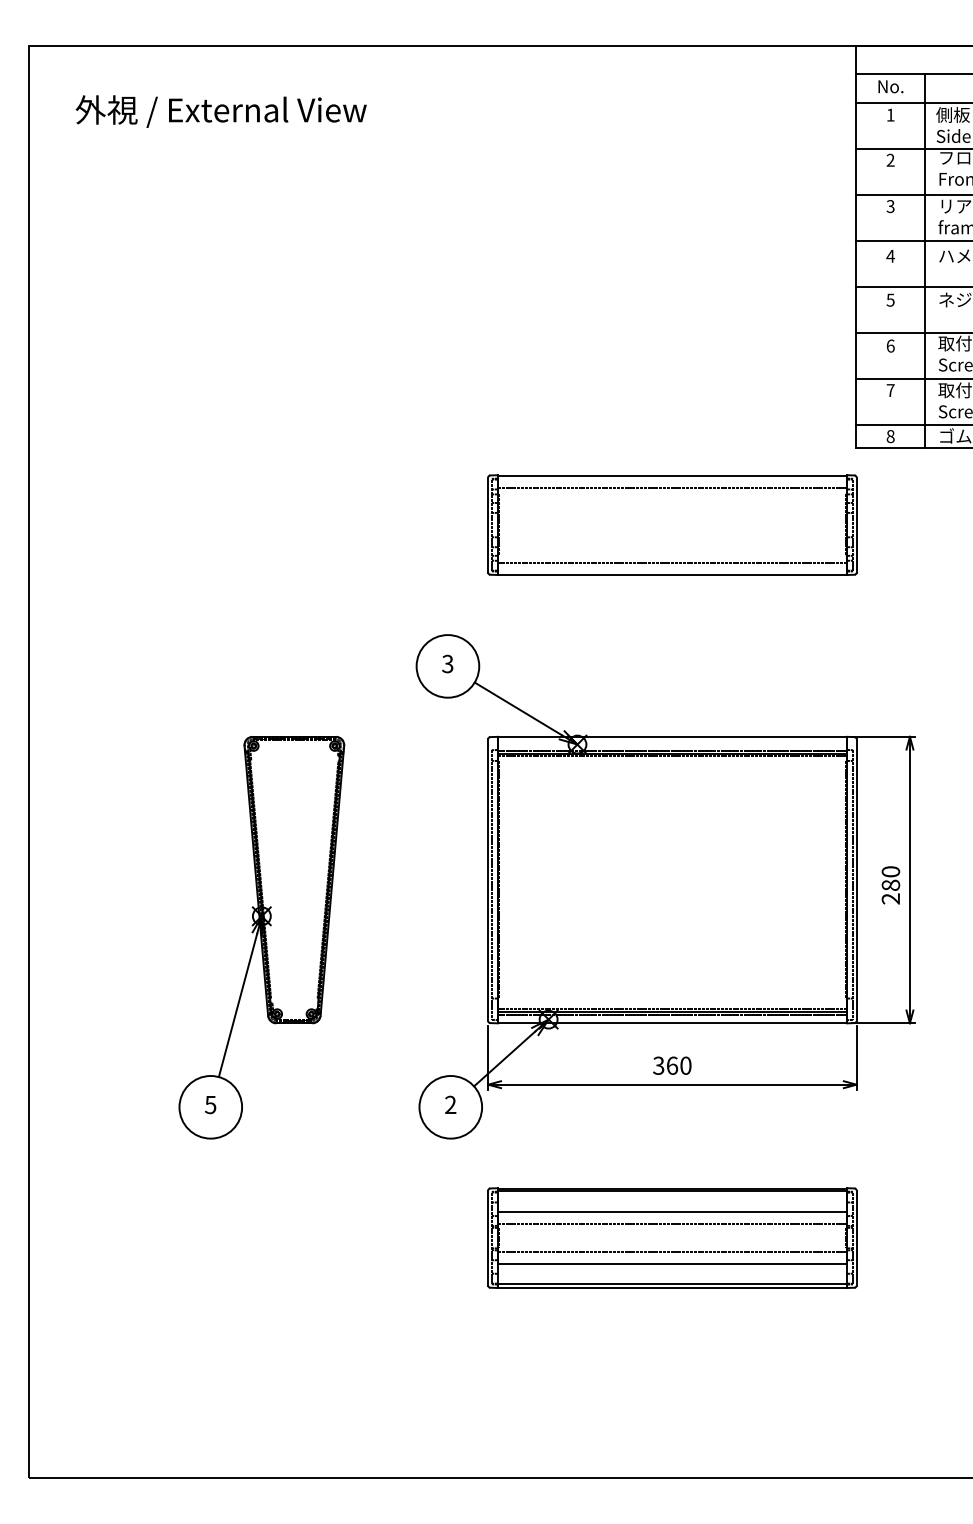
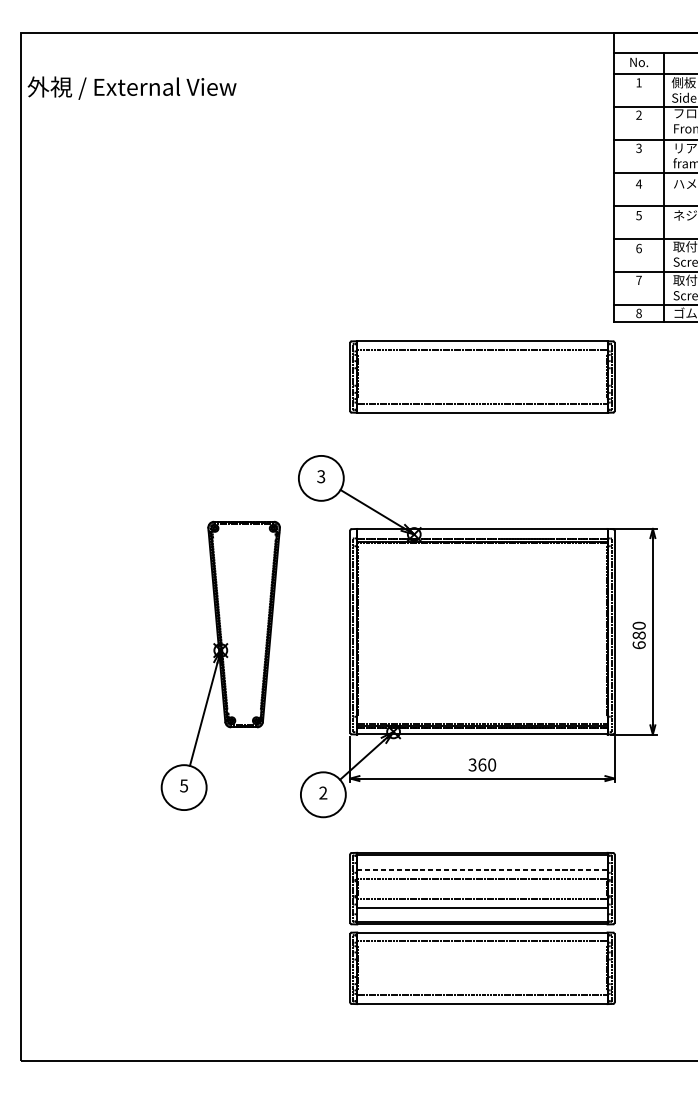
text: (220, 111) -> (131, 88), moved
text: (890, 898) -> (638, 644), 280 -> 680
part: (261, 937) -> (220, 665), moved
line: (672, 1212) -> (482, 870), solid -> dashed
part: (672, 1348) -> (482, 967), added

